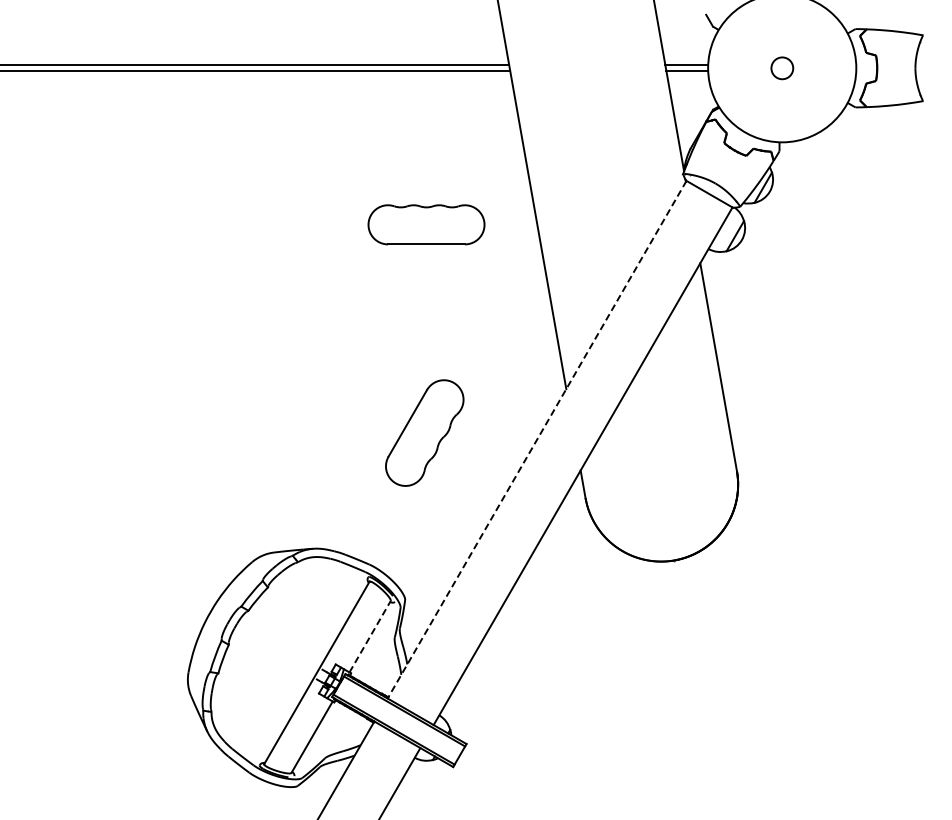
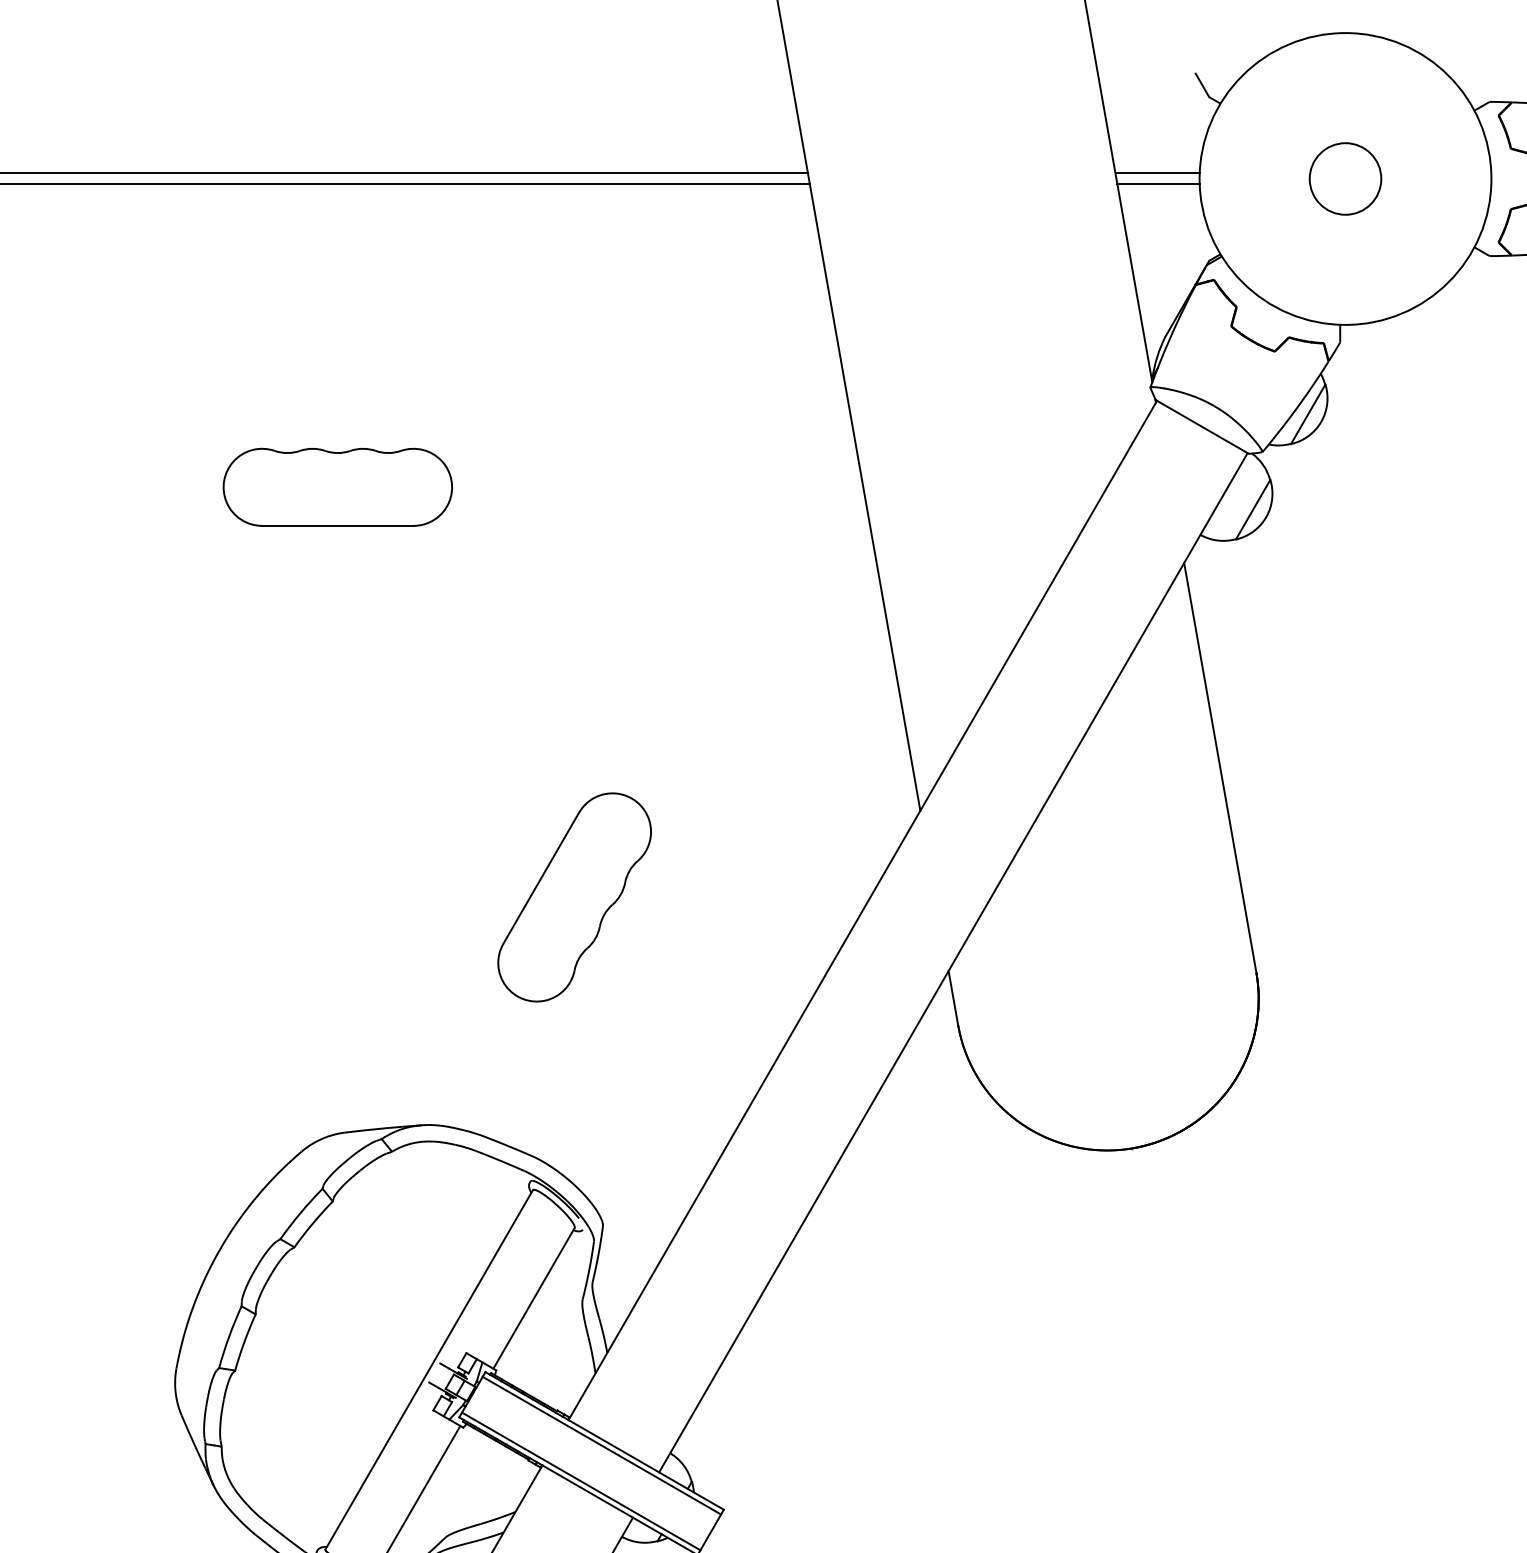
circle: (782, 68) -> (1346, 179), size x1.67
part: (426, 224) -> (337, 486), moved
part: (424, 432) -> (574, 896), moved
line: (537, 439) -> (863, 910), dashed -> solid
line: (370, 636) -> (534, 1297), dashed -> solid

